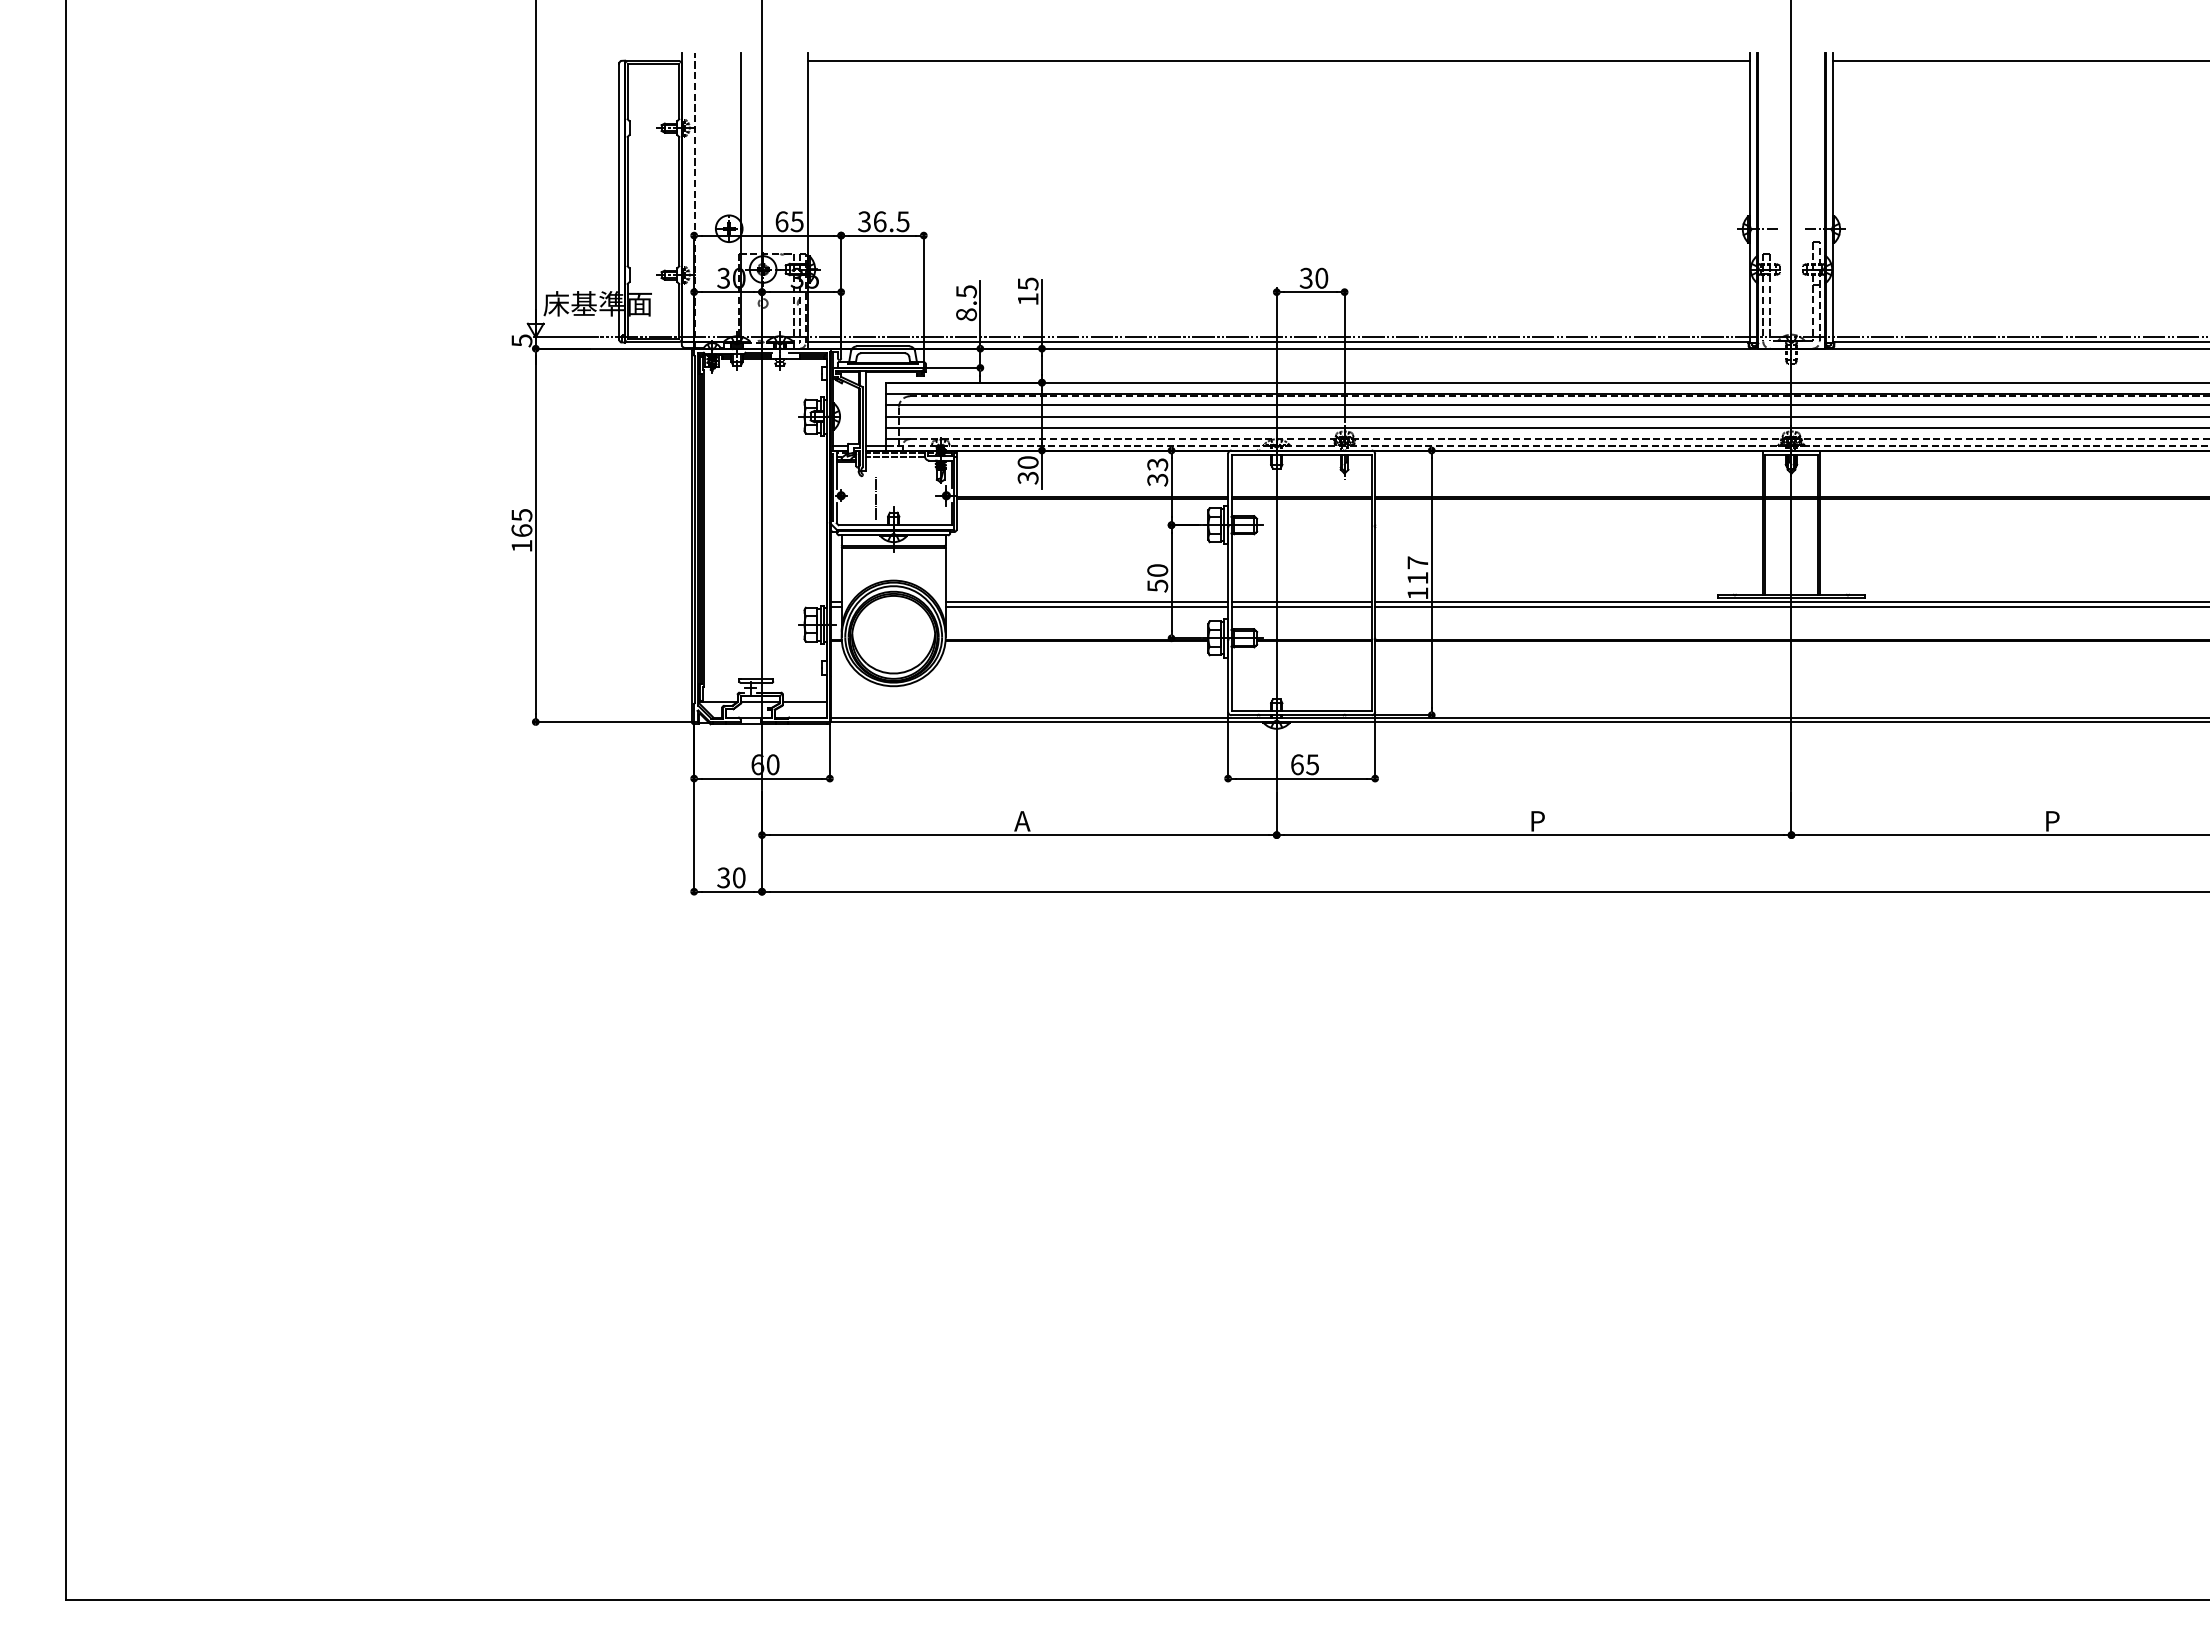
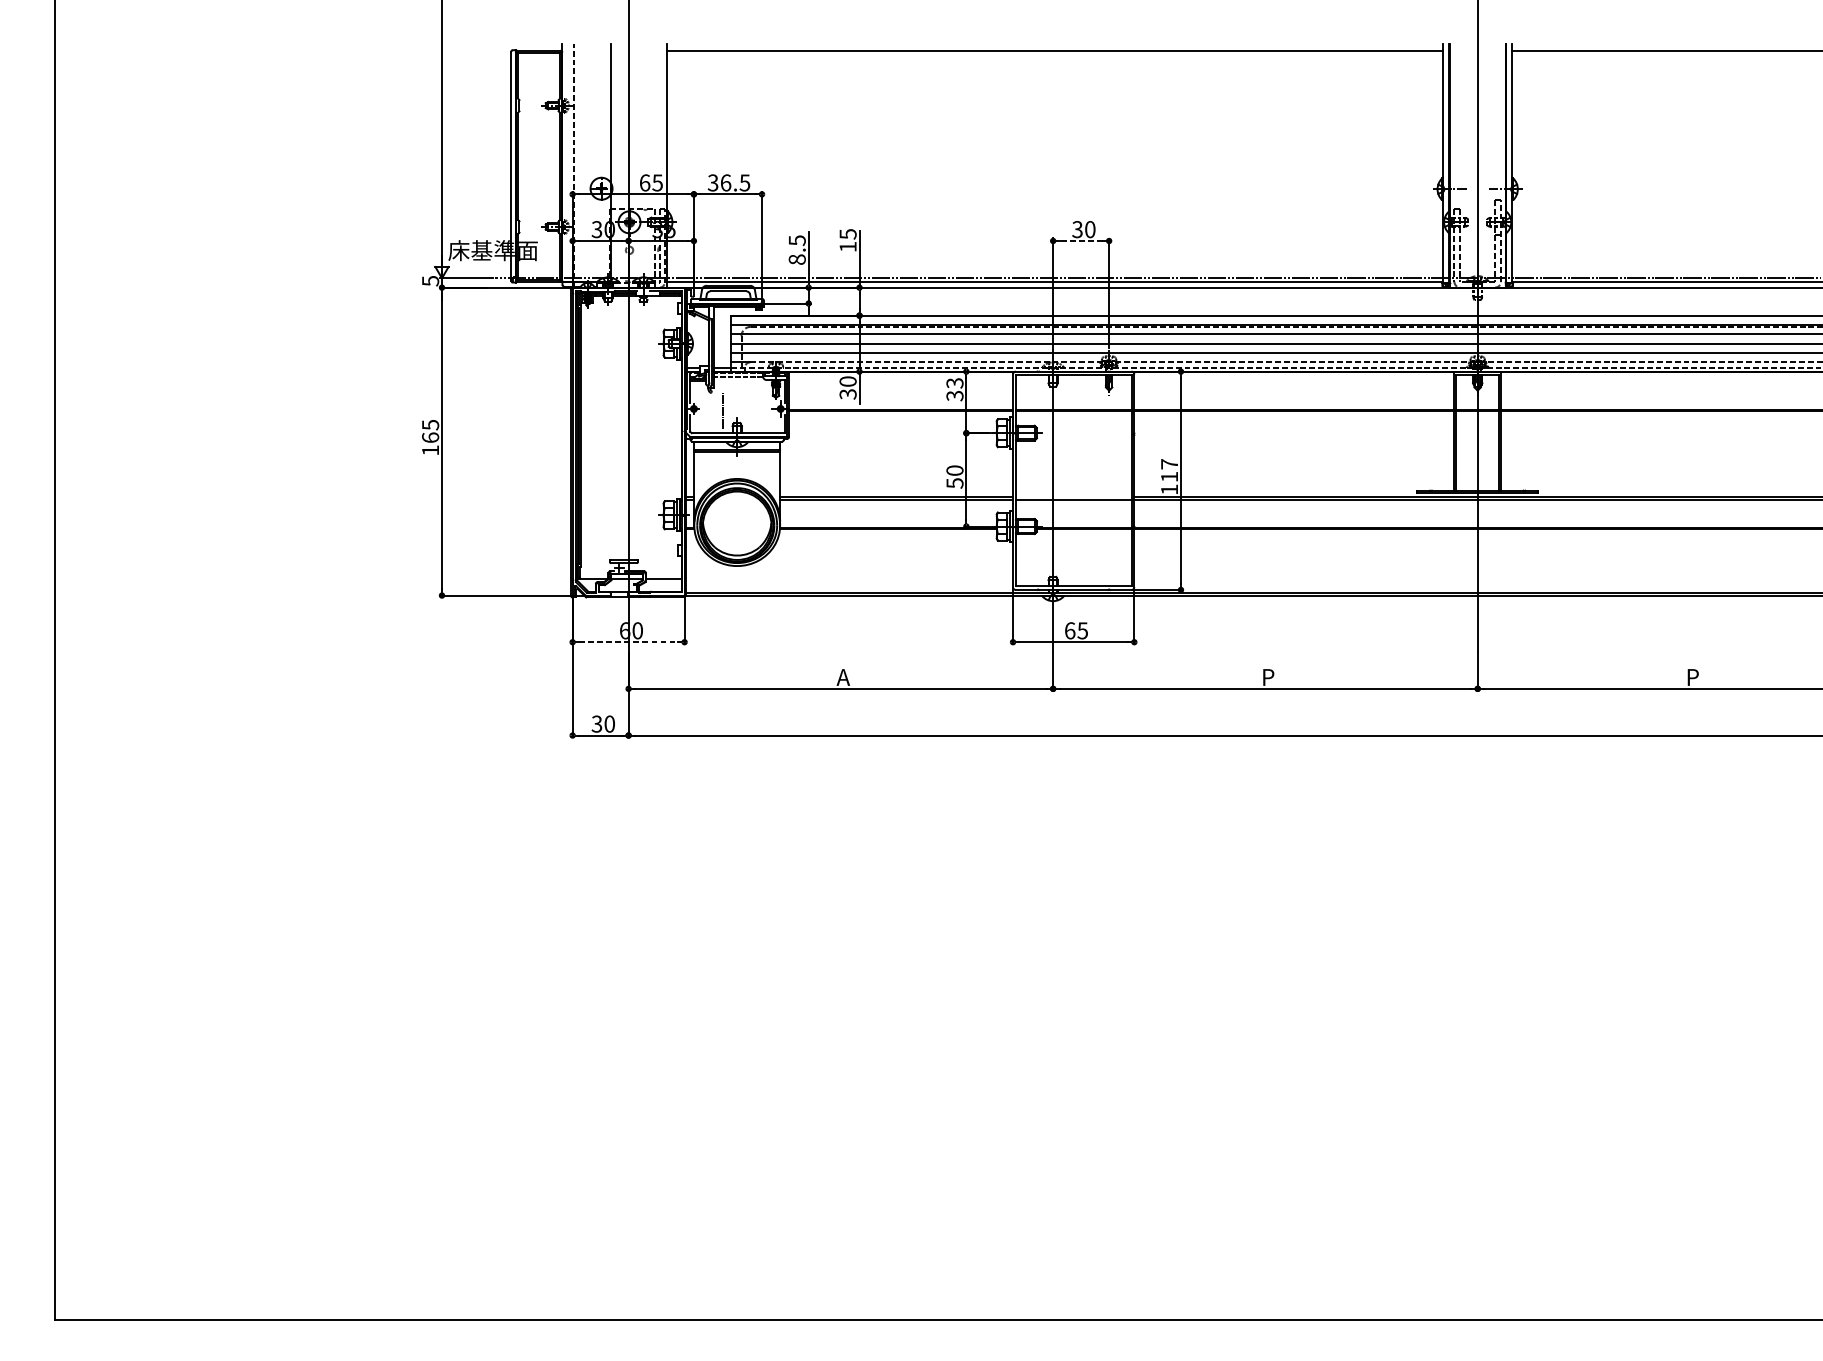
line: (1310, 292) -> (1080, 241), solid -> dashed
line: (1301, 602) -> (1073, 496), removed
line: (762, 778) -> (629, 642), solid -> dashed

